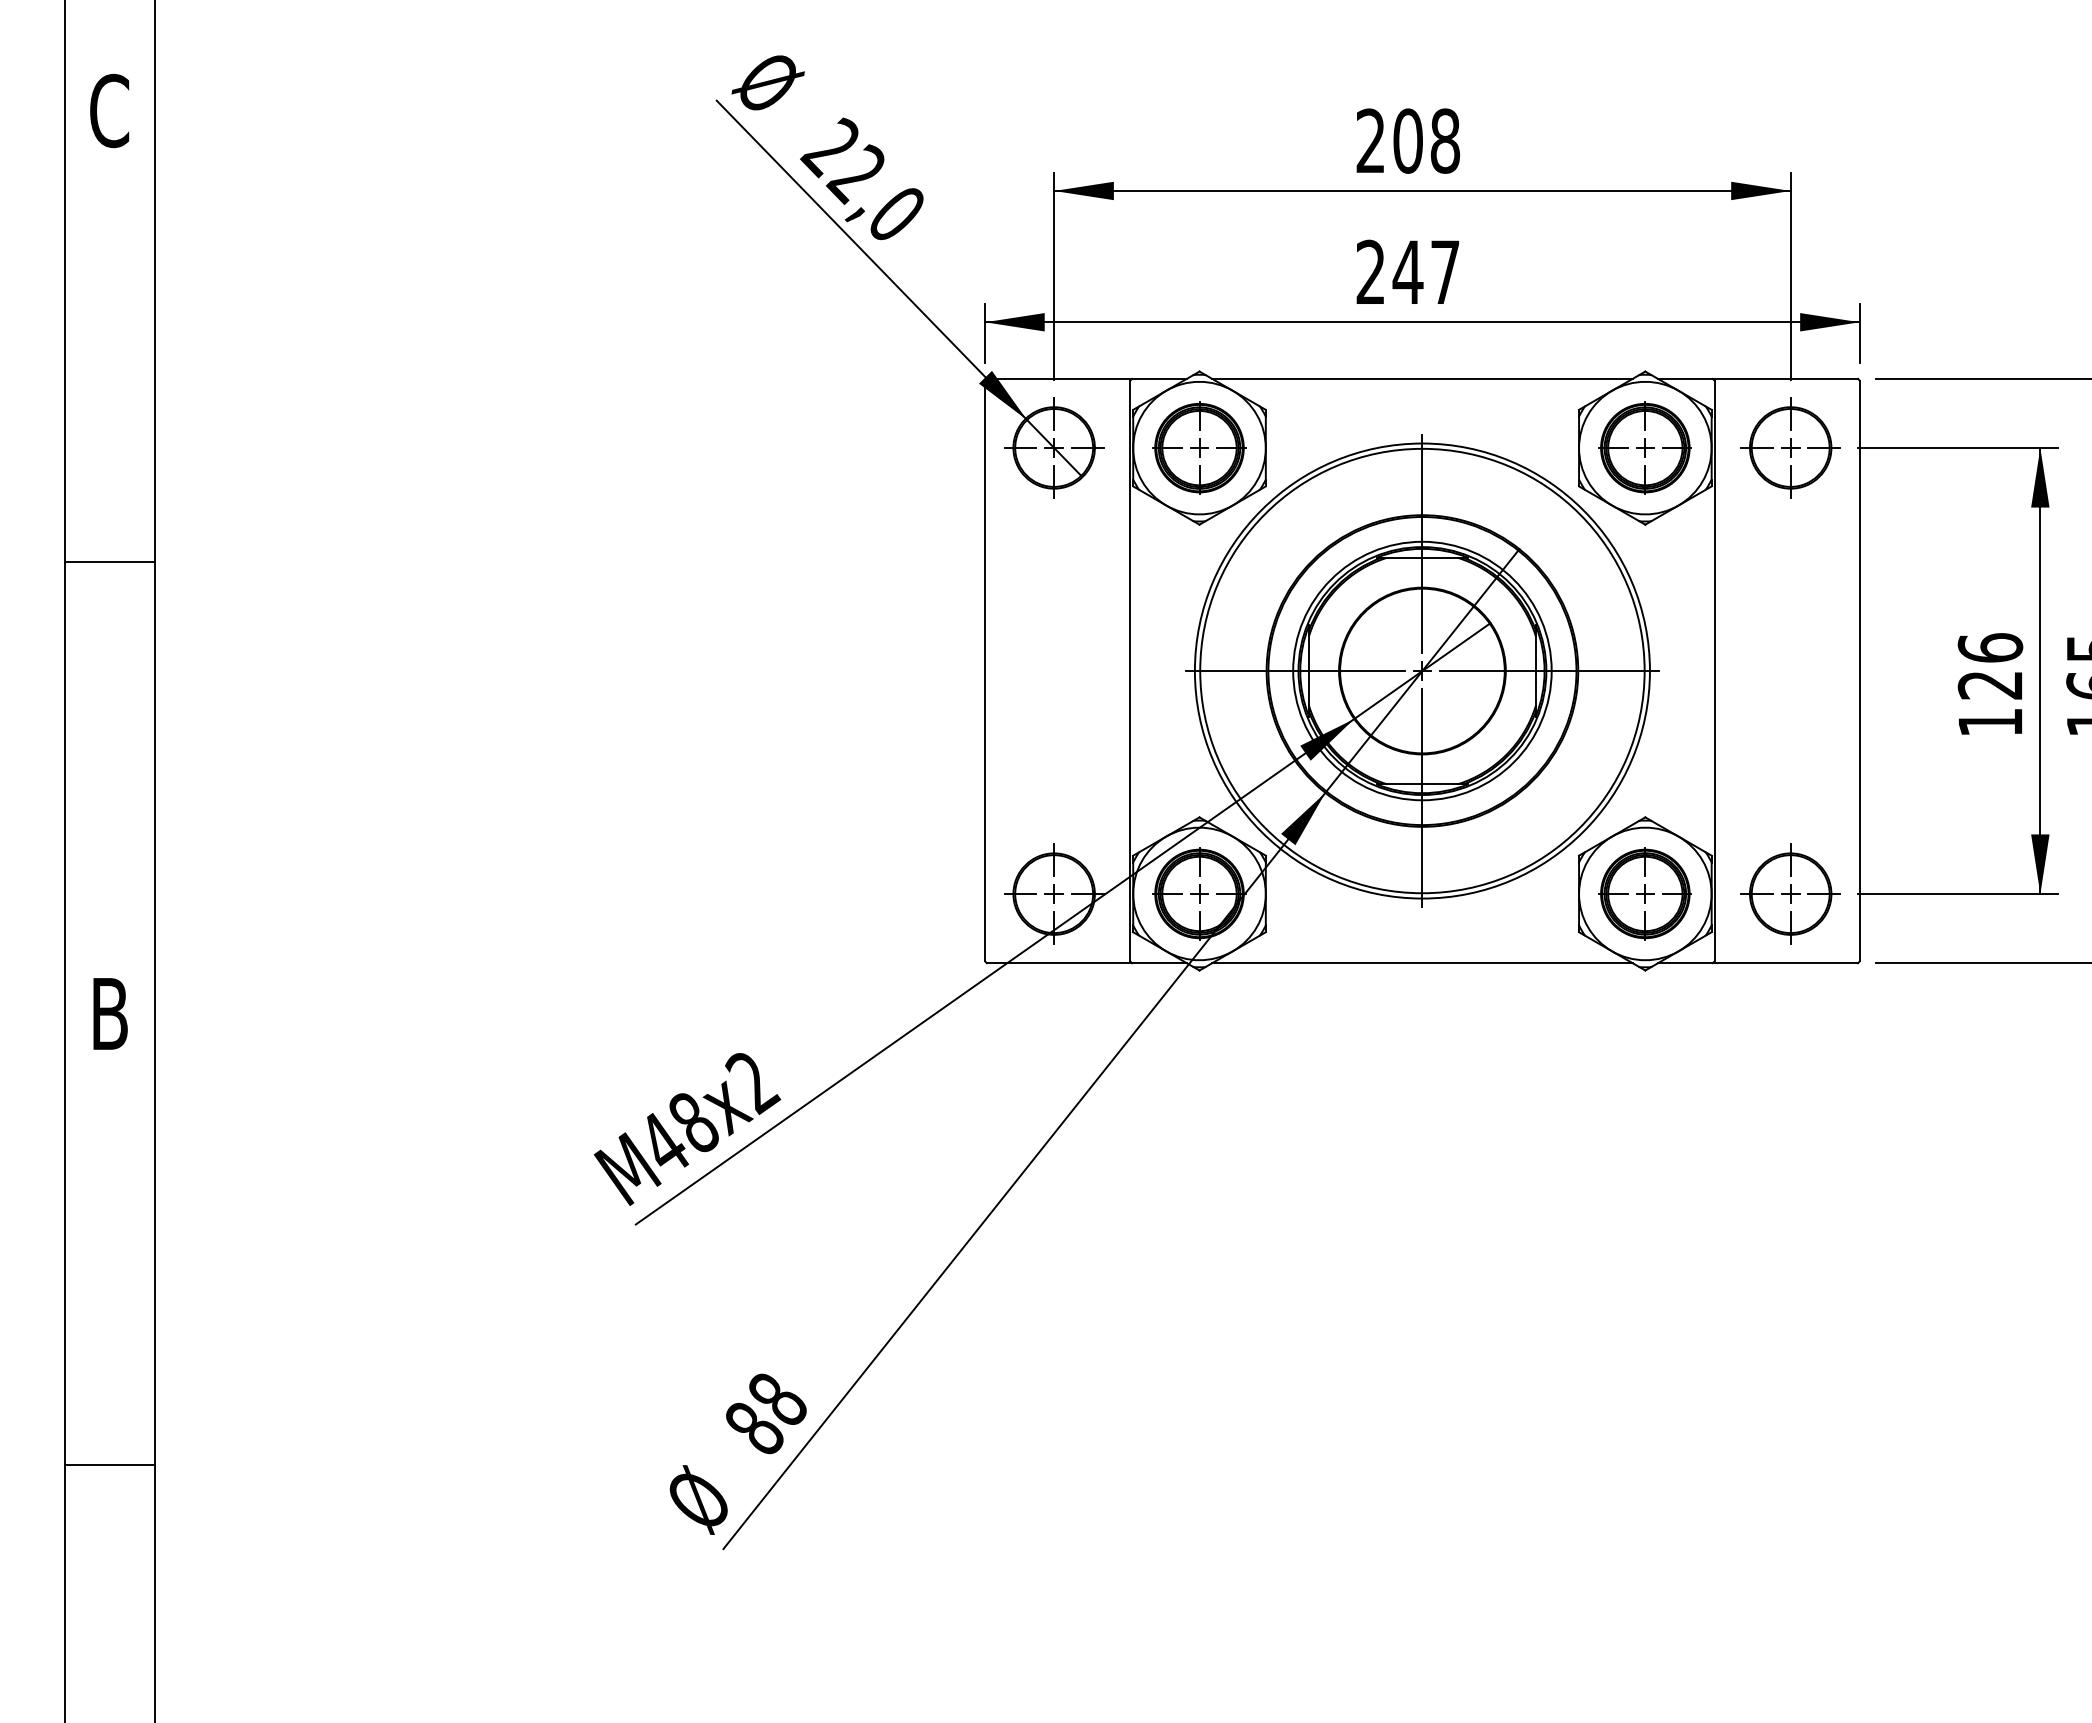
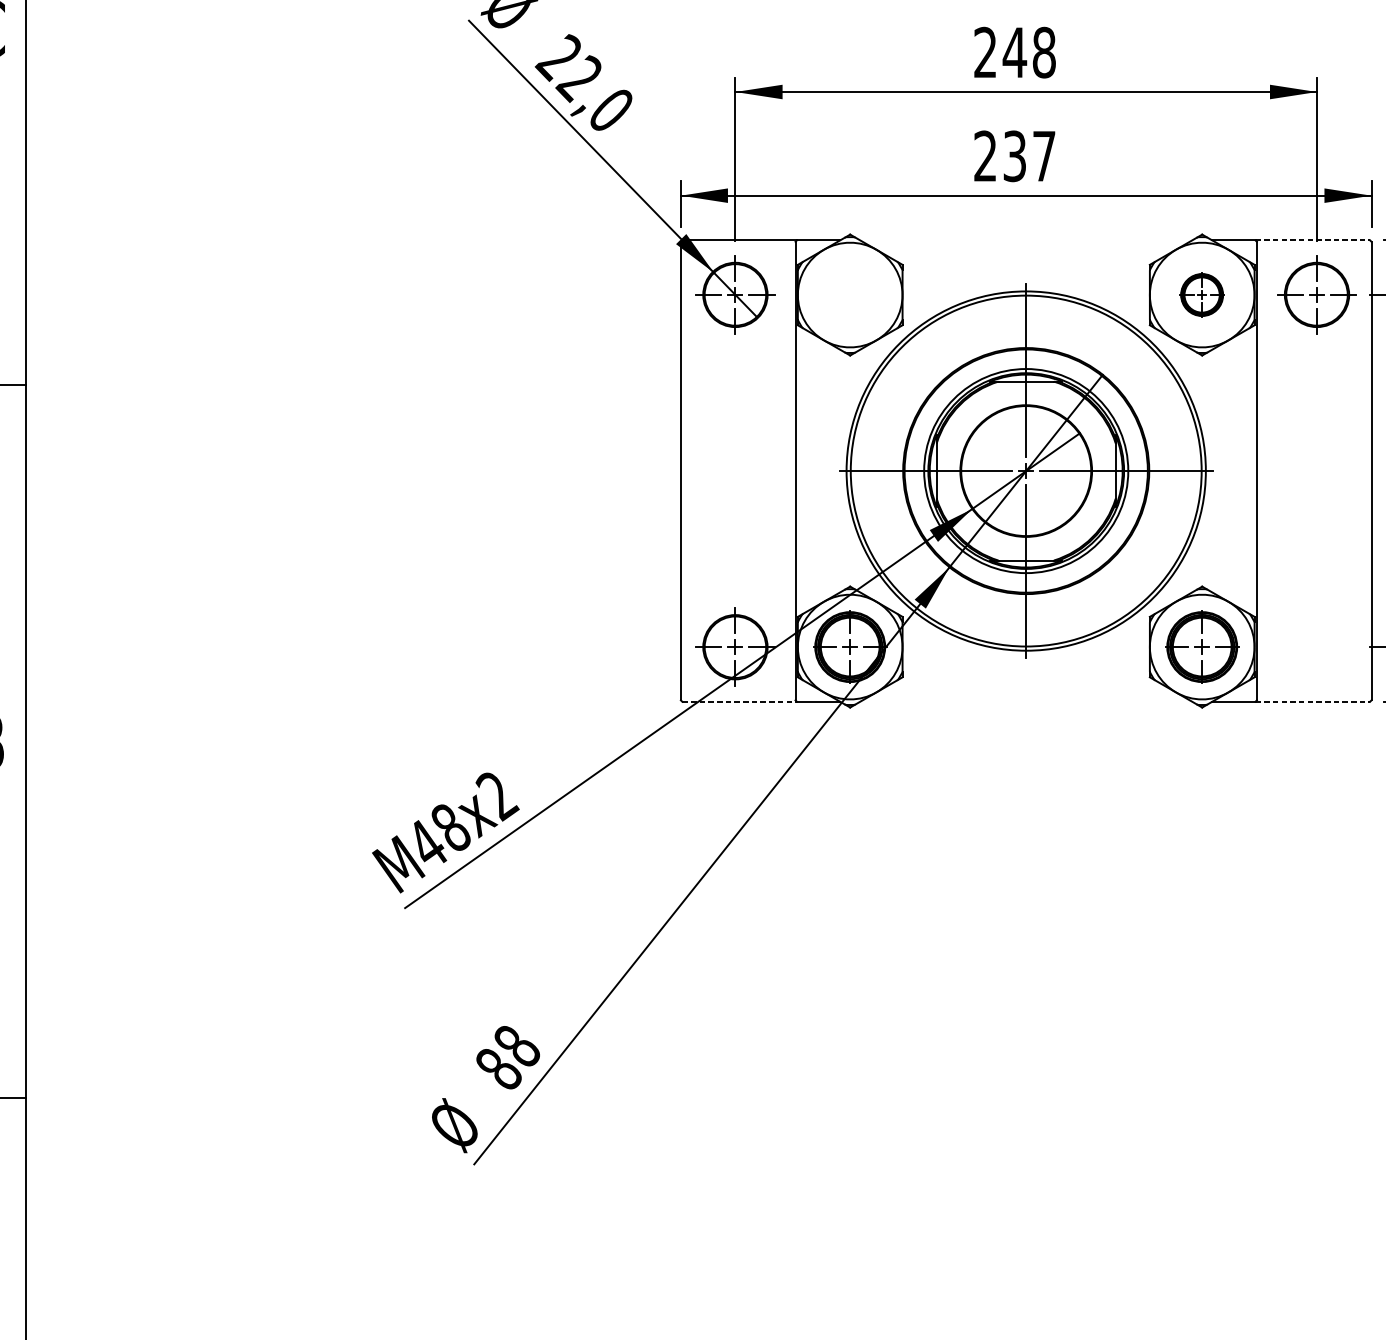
text: (1407, 140) -> (1014, 52), 208 -> 248
text: (1407, 272) -> (1014, 156), 247 -> 237
line: (1422, 378) -> (1026, 240), removed
line: (1785, 378) -> (1312, 240), solid -> dashed
part: (1199, 447) -> (850, 294), removed
part: (1644, 447) -> (1201, 294), size x0.6
part: (1790, 893) -> (1316, 646), removed
line: (1059, 963) -> (739, 702), solid -> dashed
line: (1422, 963) -> (1026, 702), removed
line: (1785, 963) -> (1312, 702), solid -> dashed

